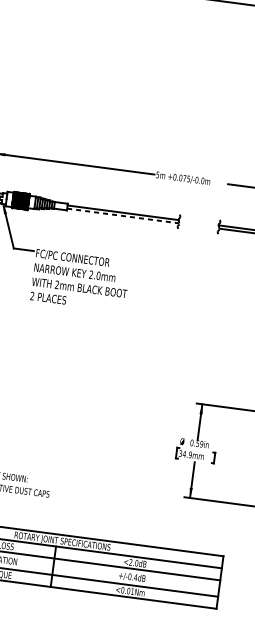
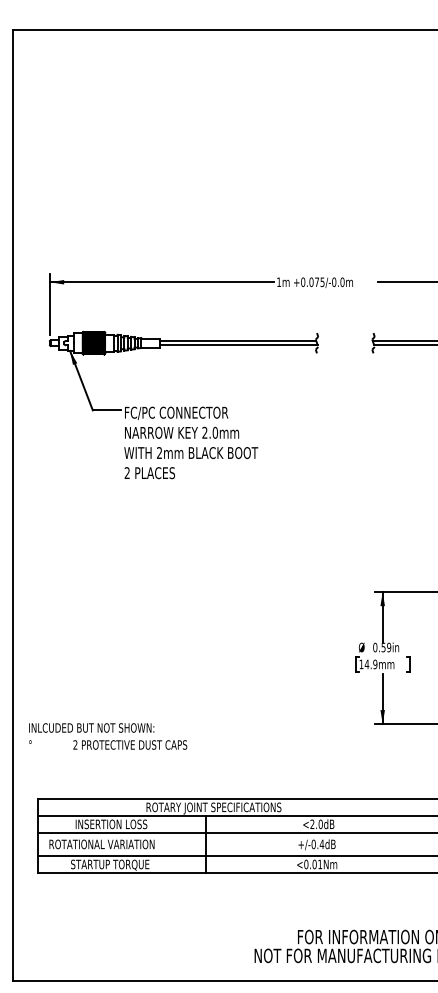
text: (157, 175) -> (278, 282), 5m -> 1m
line: (123, 216) -> (239, 345), dashed -> solid
text: (180, 453) -> (361, 664), 34.9mm -> 14.9mm

